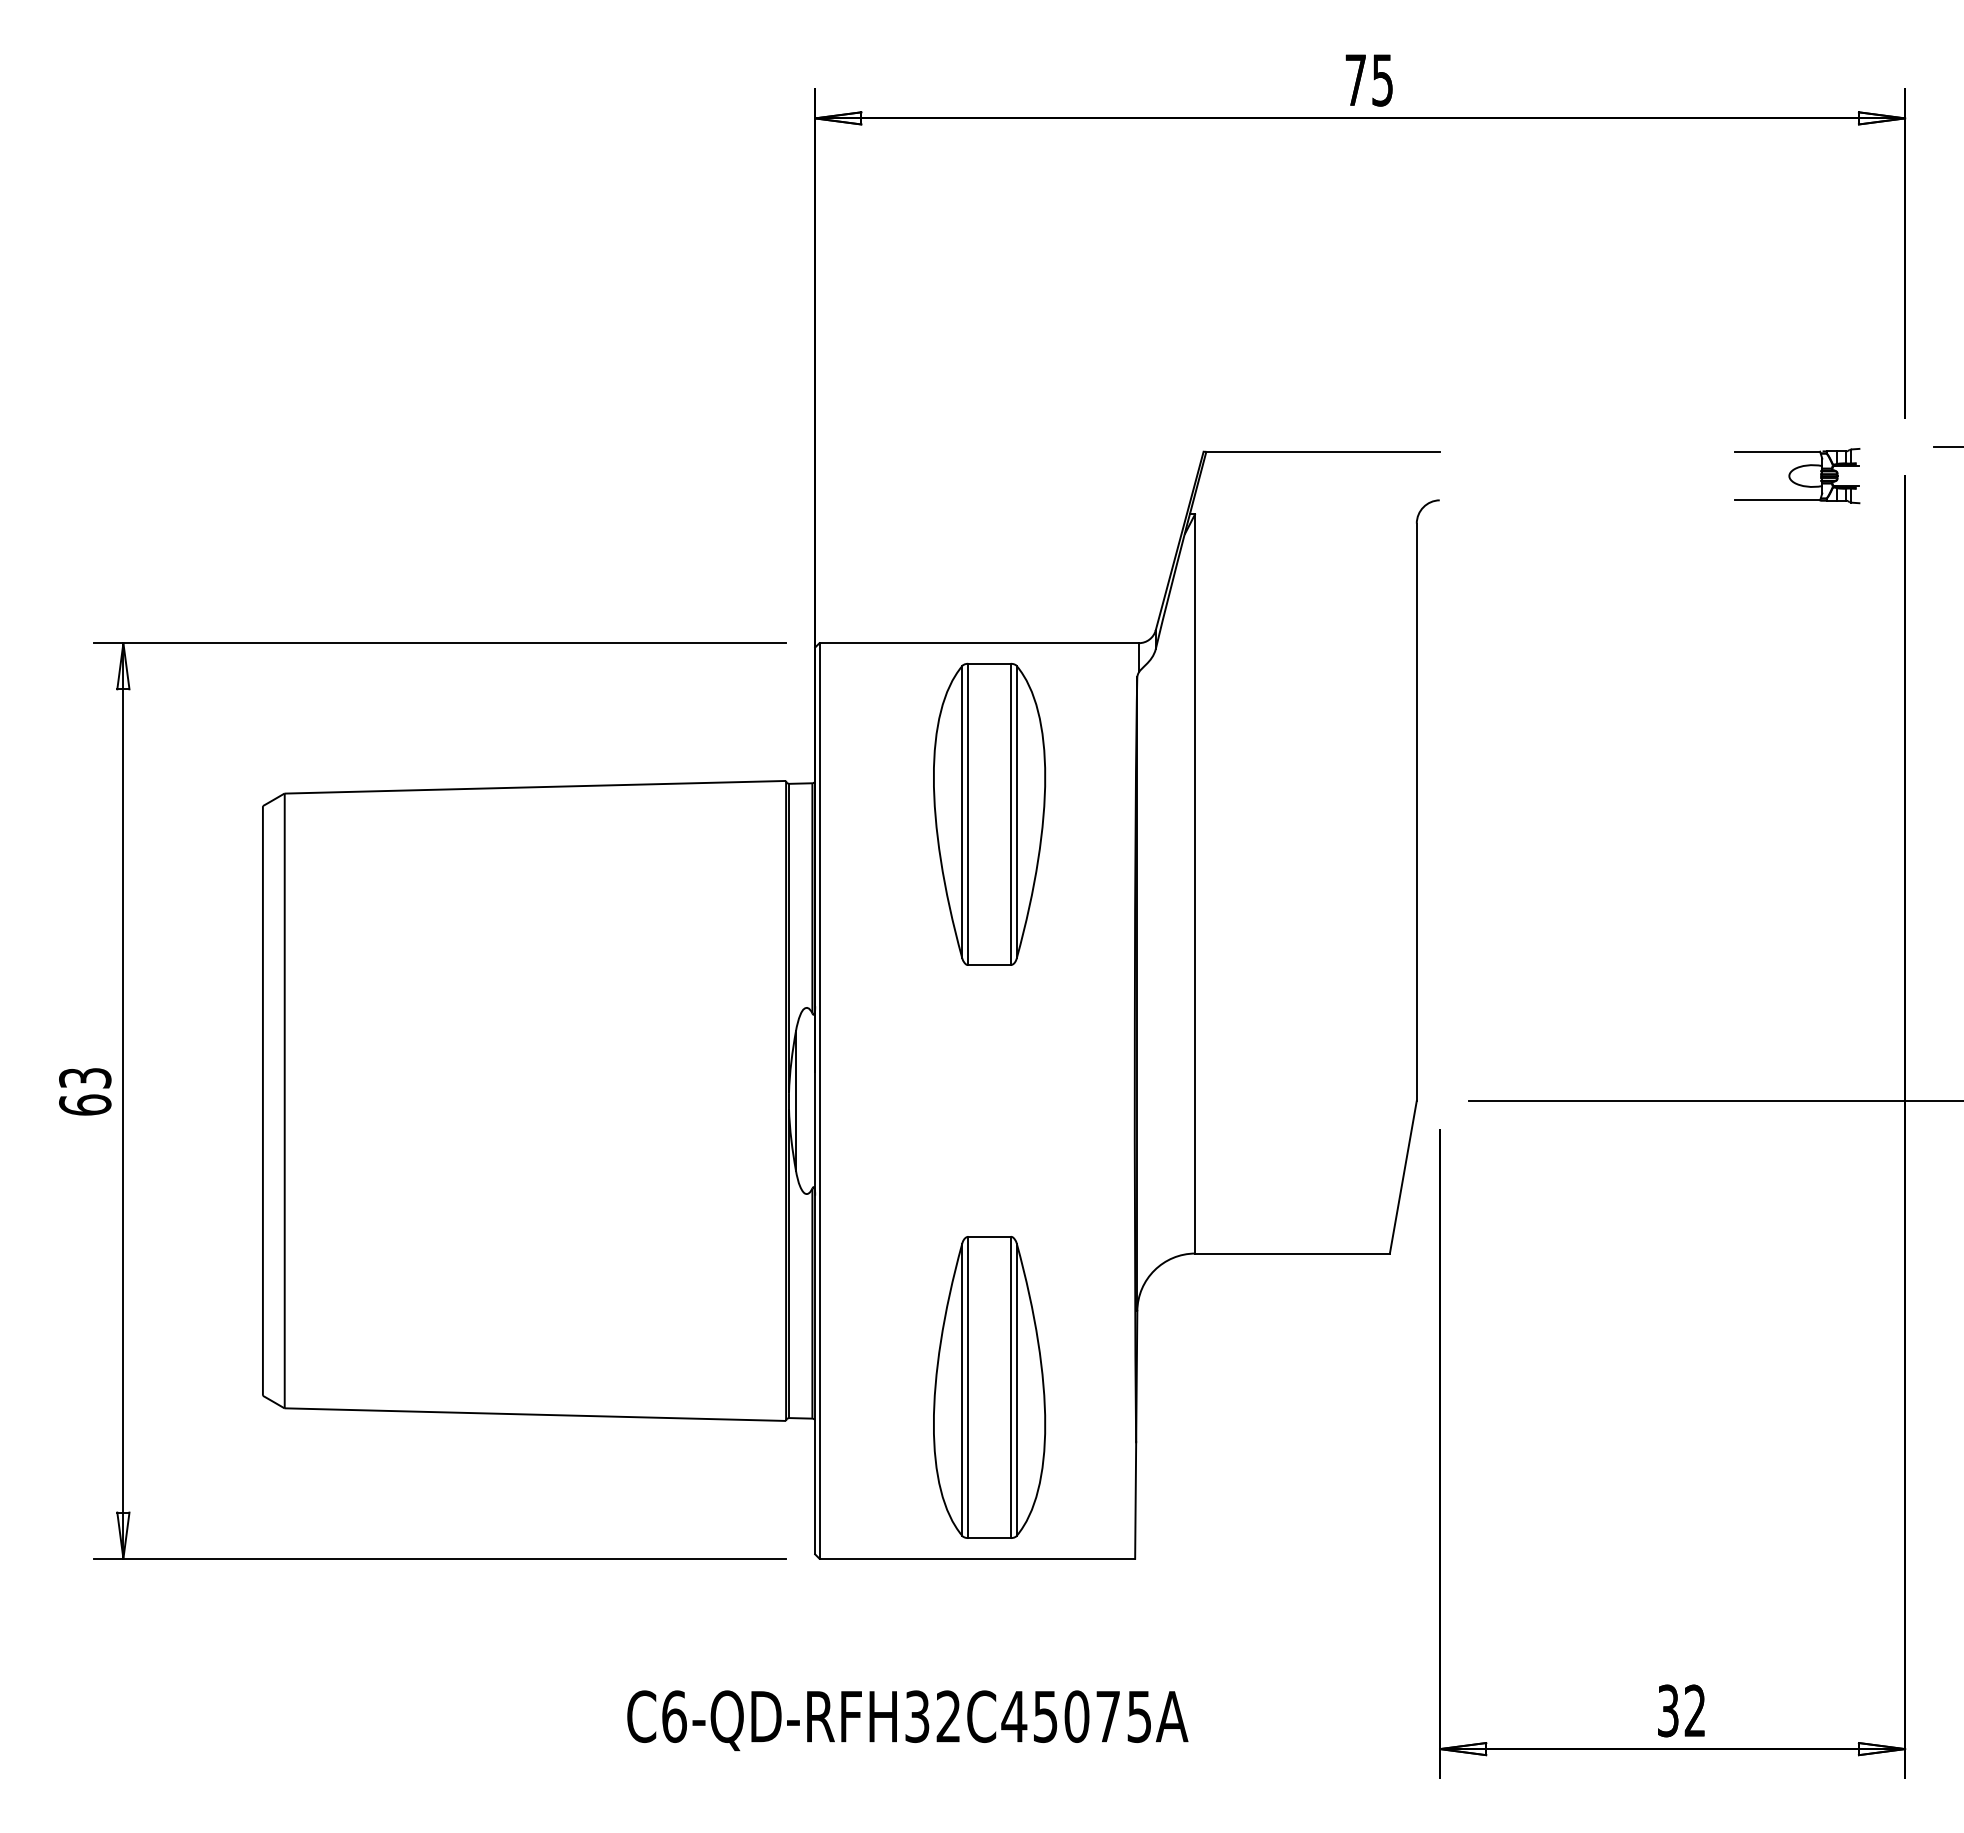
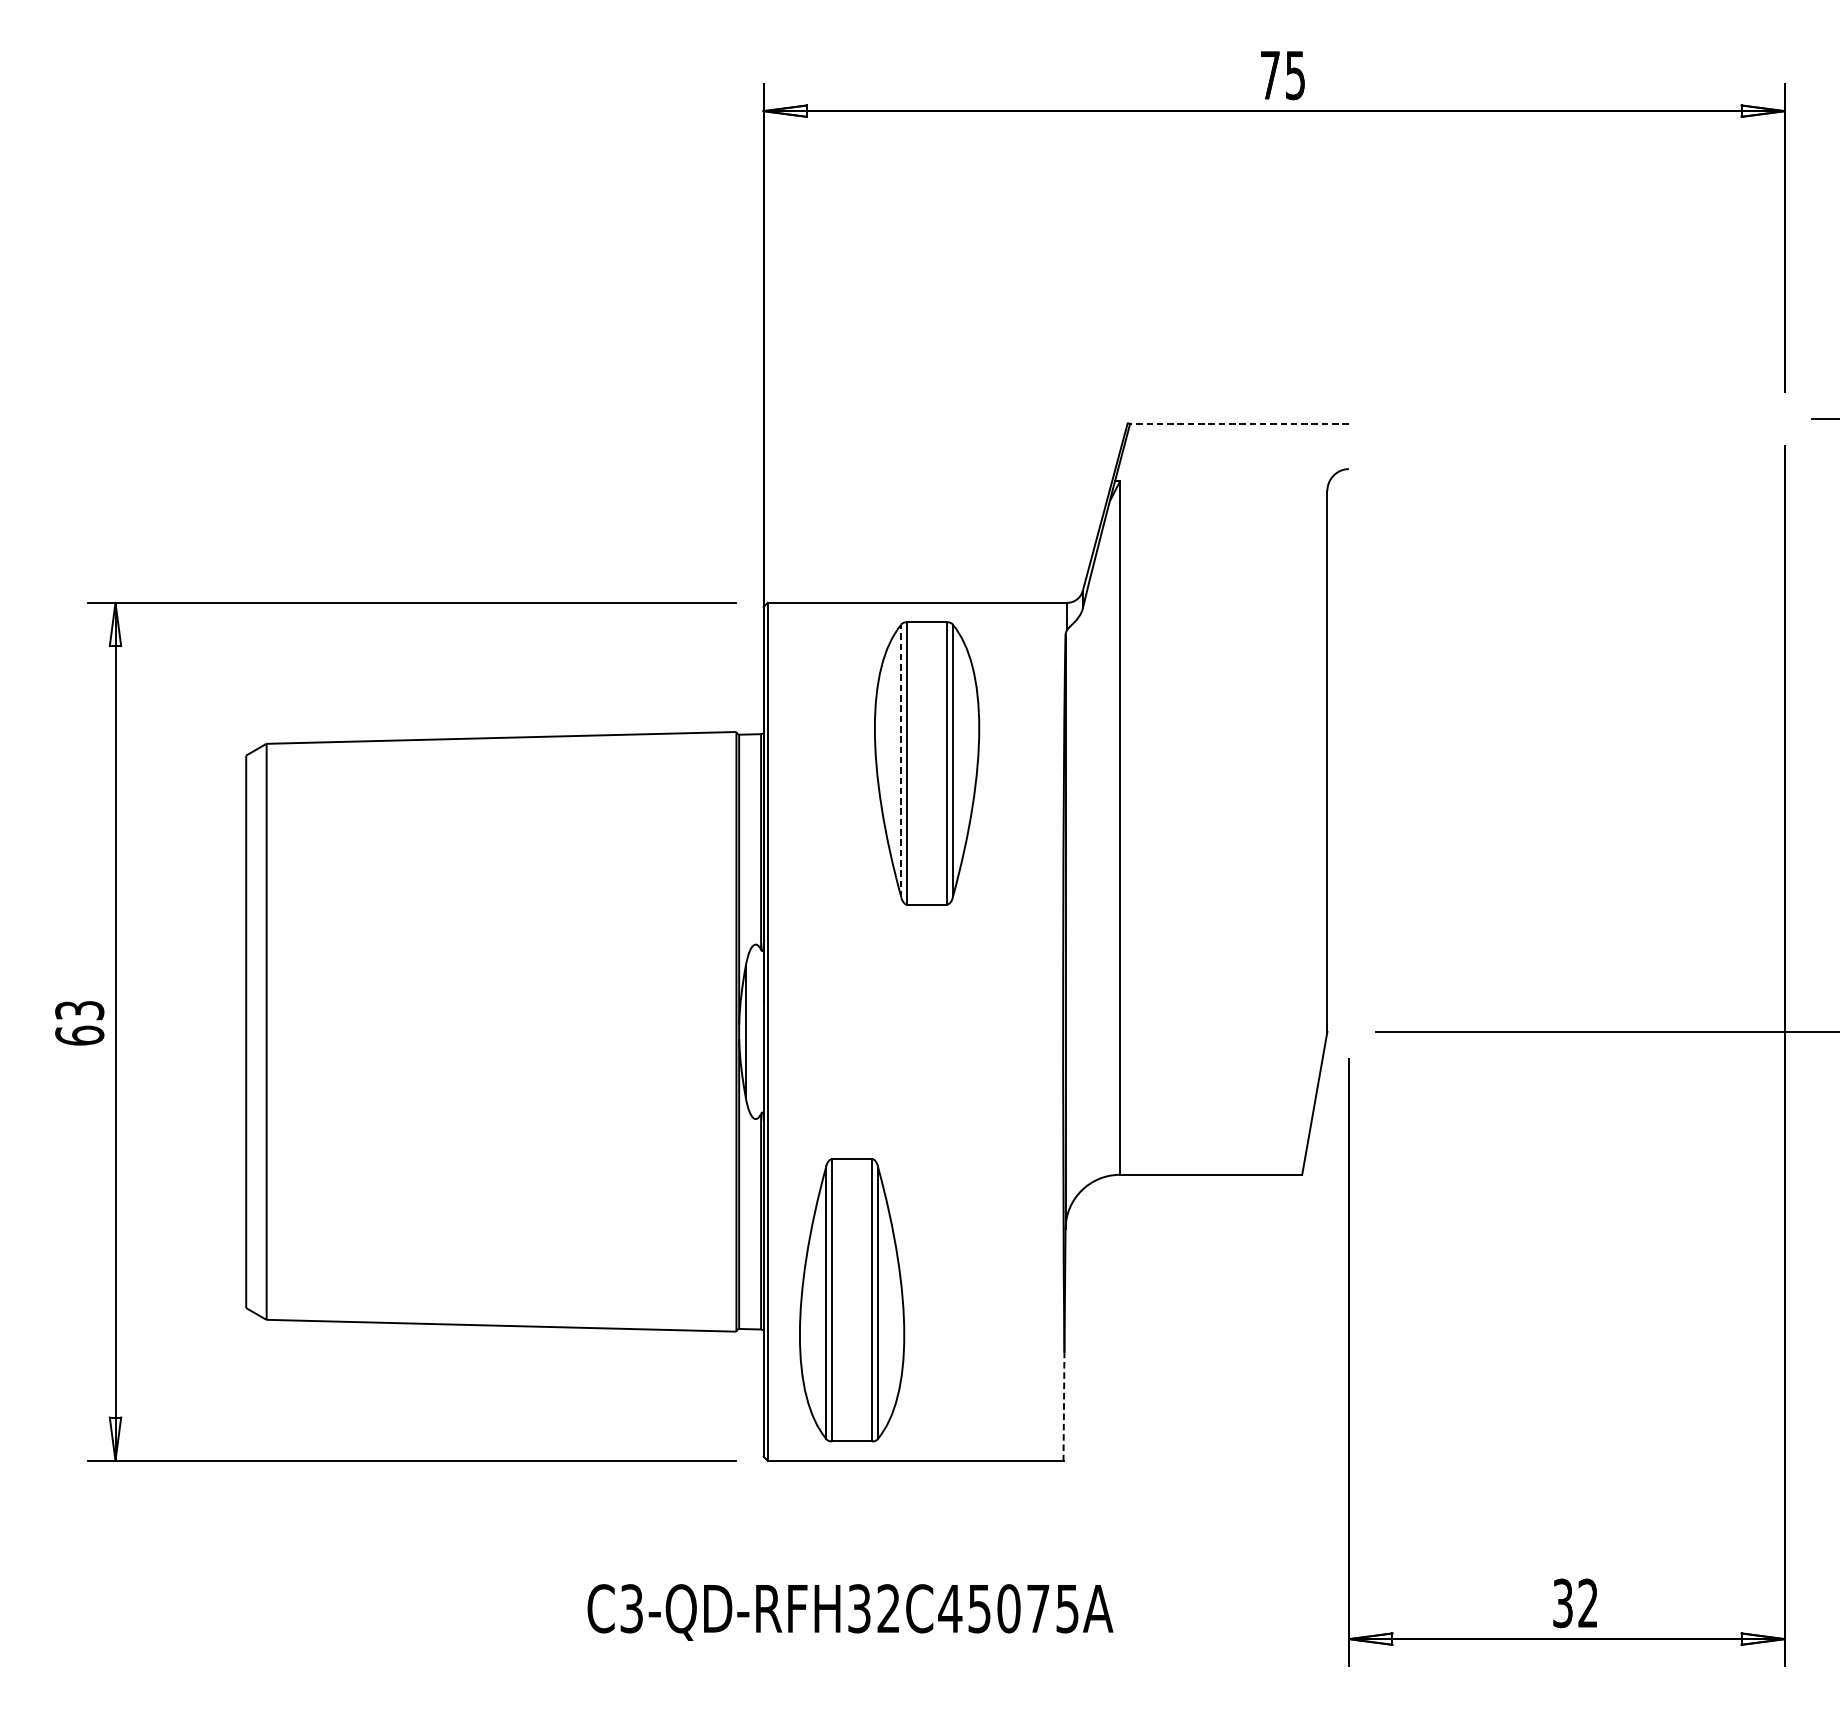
line: (1323, 451) -> (1239, 423), solid -> dashed
part: (1797, 476) -> (1684, 446), removed
line: (962, 811) -> (901, 760), solid -> dashed
part: (989, 1387) -> (852, 1300), moved
line: (1135, 1501) -> (1063, 1407), solid -> dashed
text: (674, 1716) -> (631, 1608), C6-QD-RFH32C45075A -> C3-QD-RFH32C45075A

